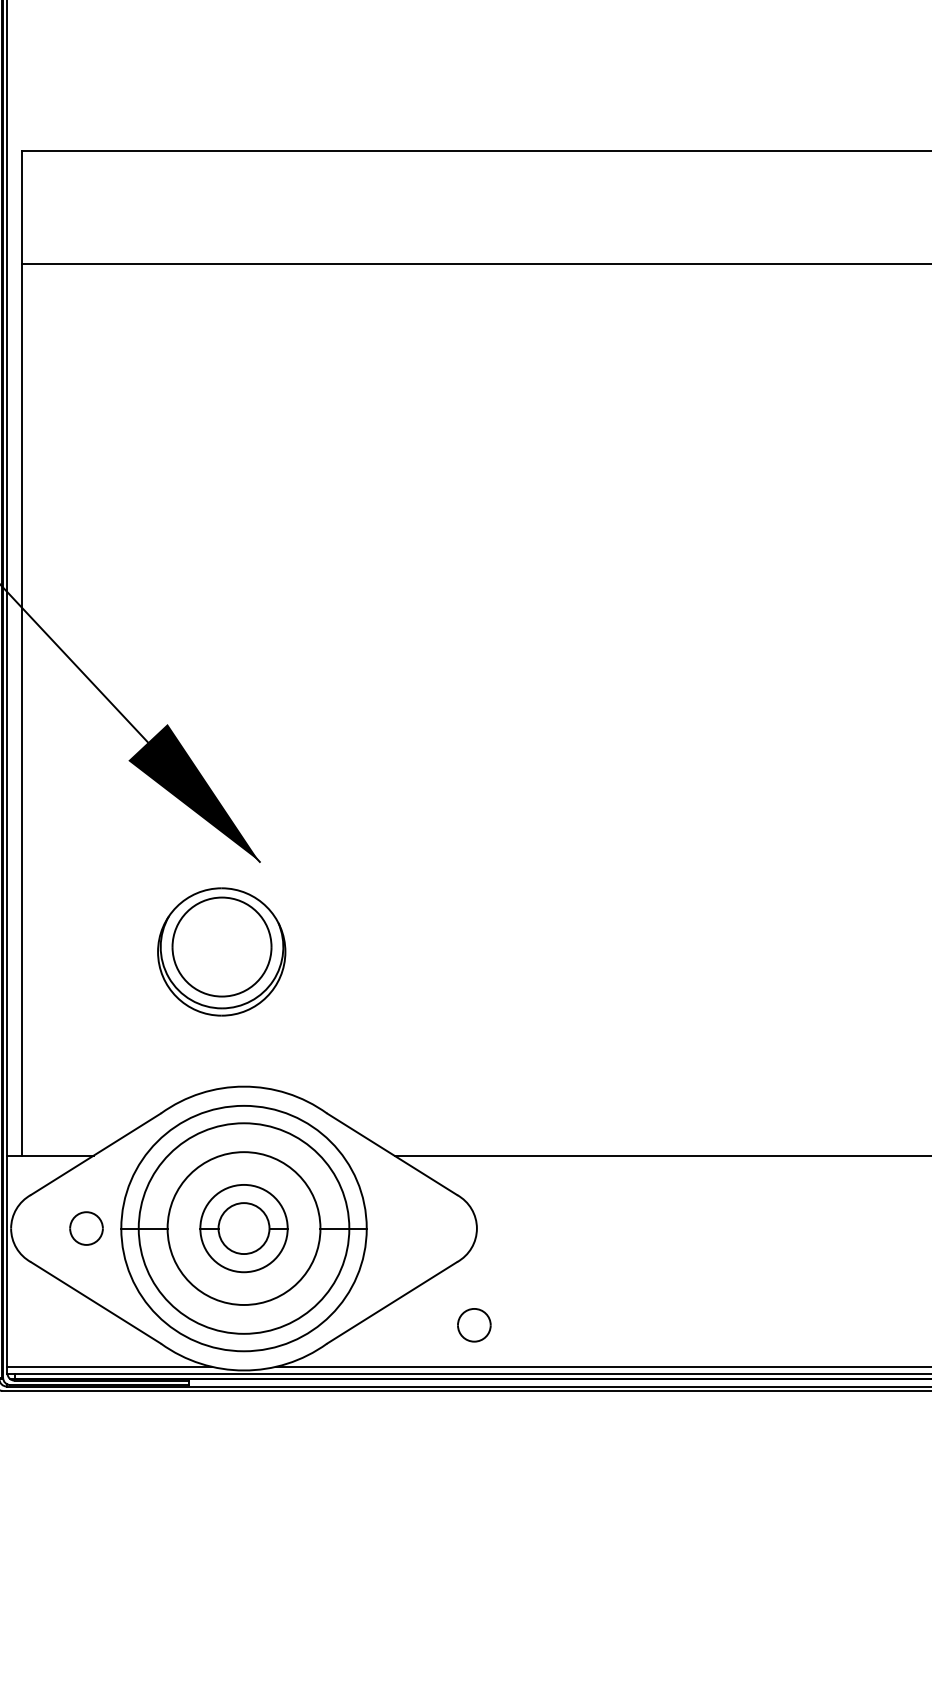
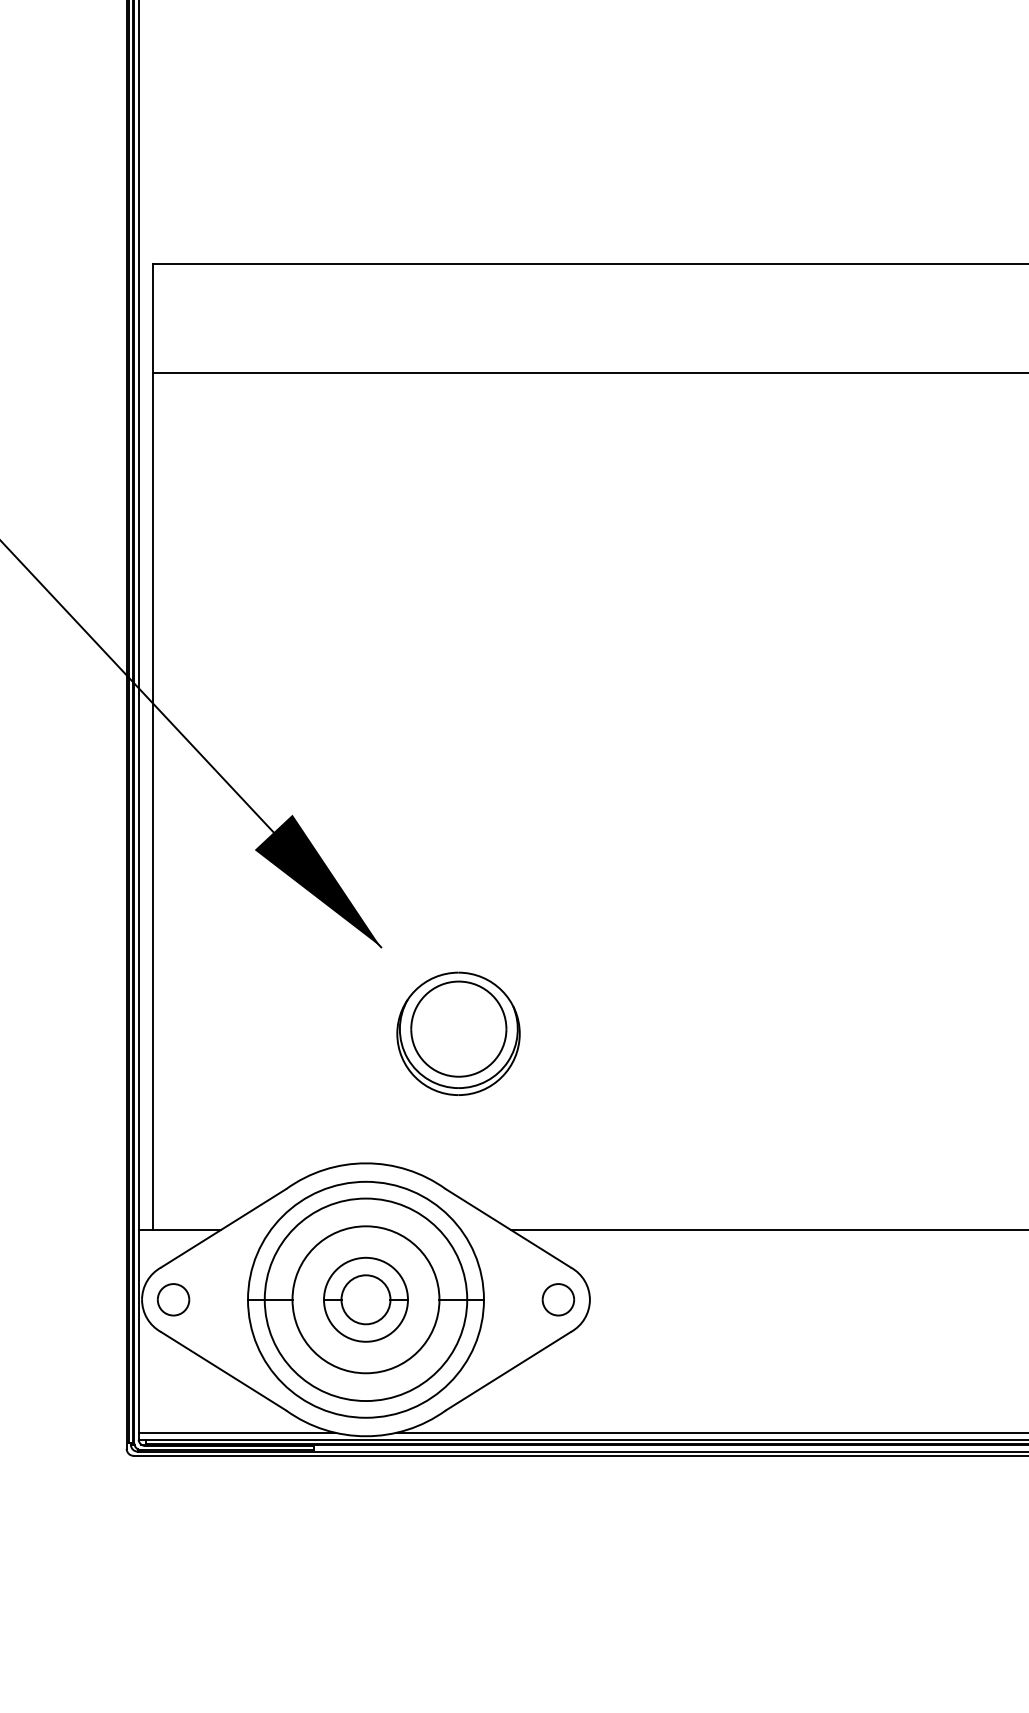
part: (221, 951) -> (458, 1033), moved
part: (86, 1228) -> (173, 1299), moved
part: (474, 1324) -> (558, 1299), moved

